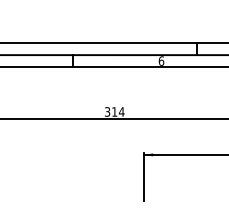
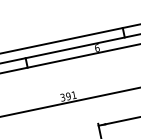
text: (118, 111) -> (71, 95), 314 -> 391

